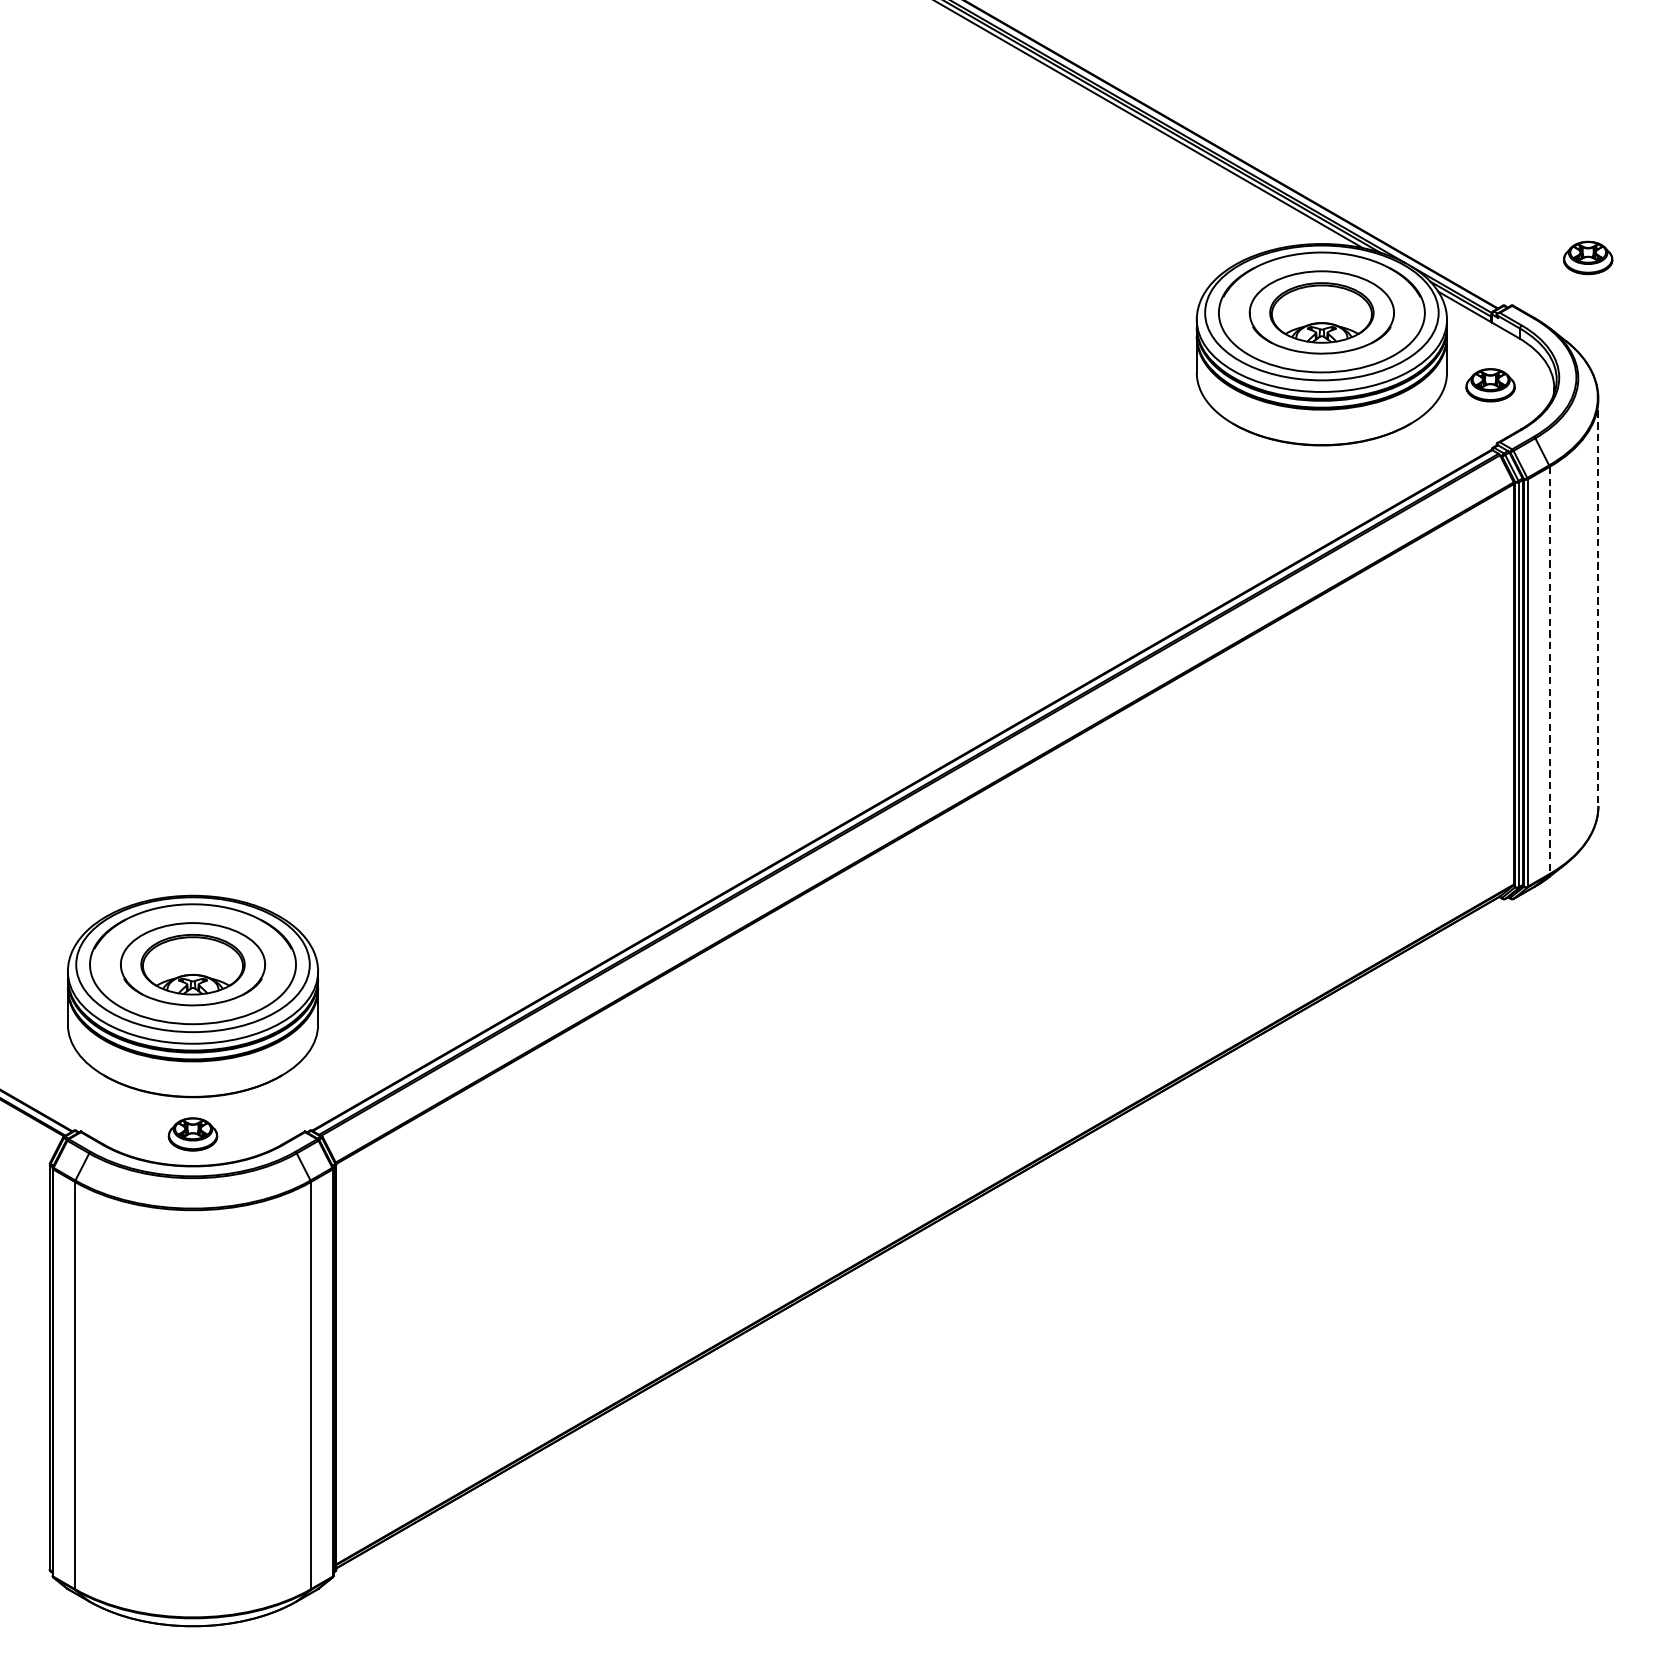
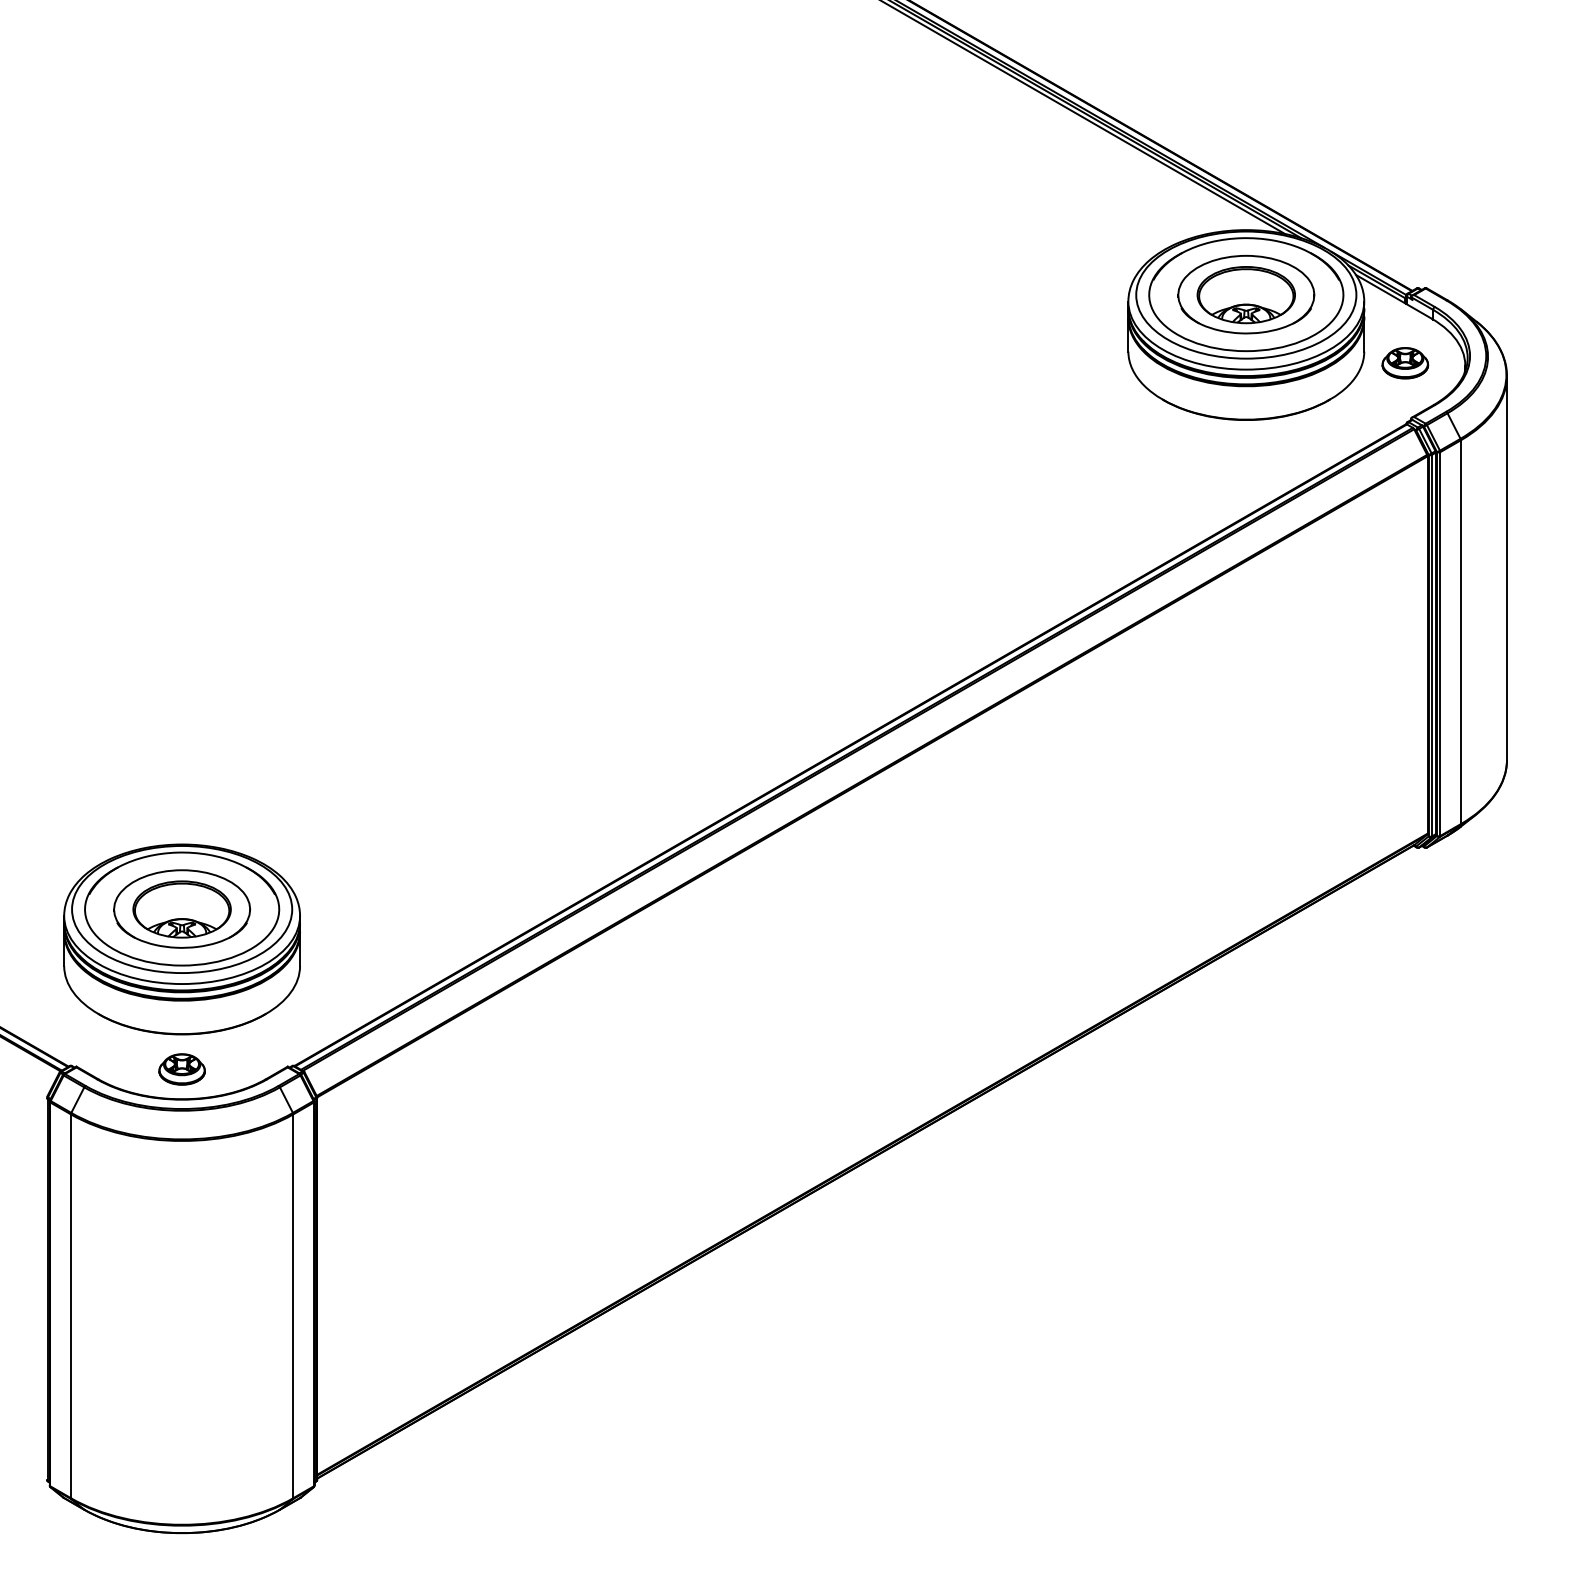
part: (1588, 258) -> (1497, 243), removed
line: (1598, 601) -> (1507, 567), dashed -> solid
line: (1549, 670) -> (1460, 632), dashed -> solid

